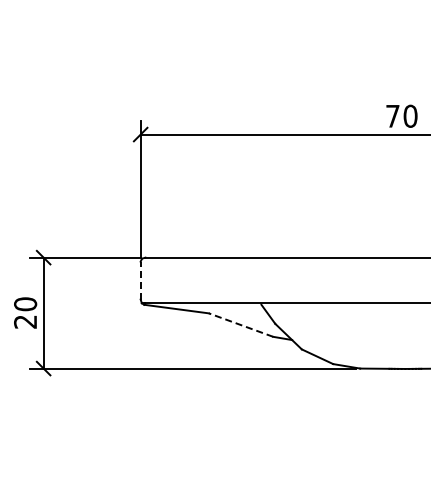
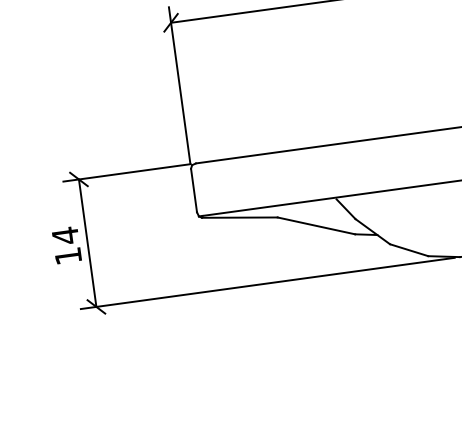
line: (140, 280) -> (193, 190), dashed -> solid
text: (25, 312) -> (66, 245), 20 -> 14
line: (240, 324) -> (315, 225), dashed -> solid

